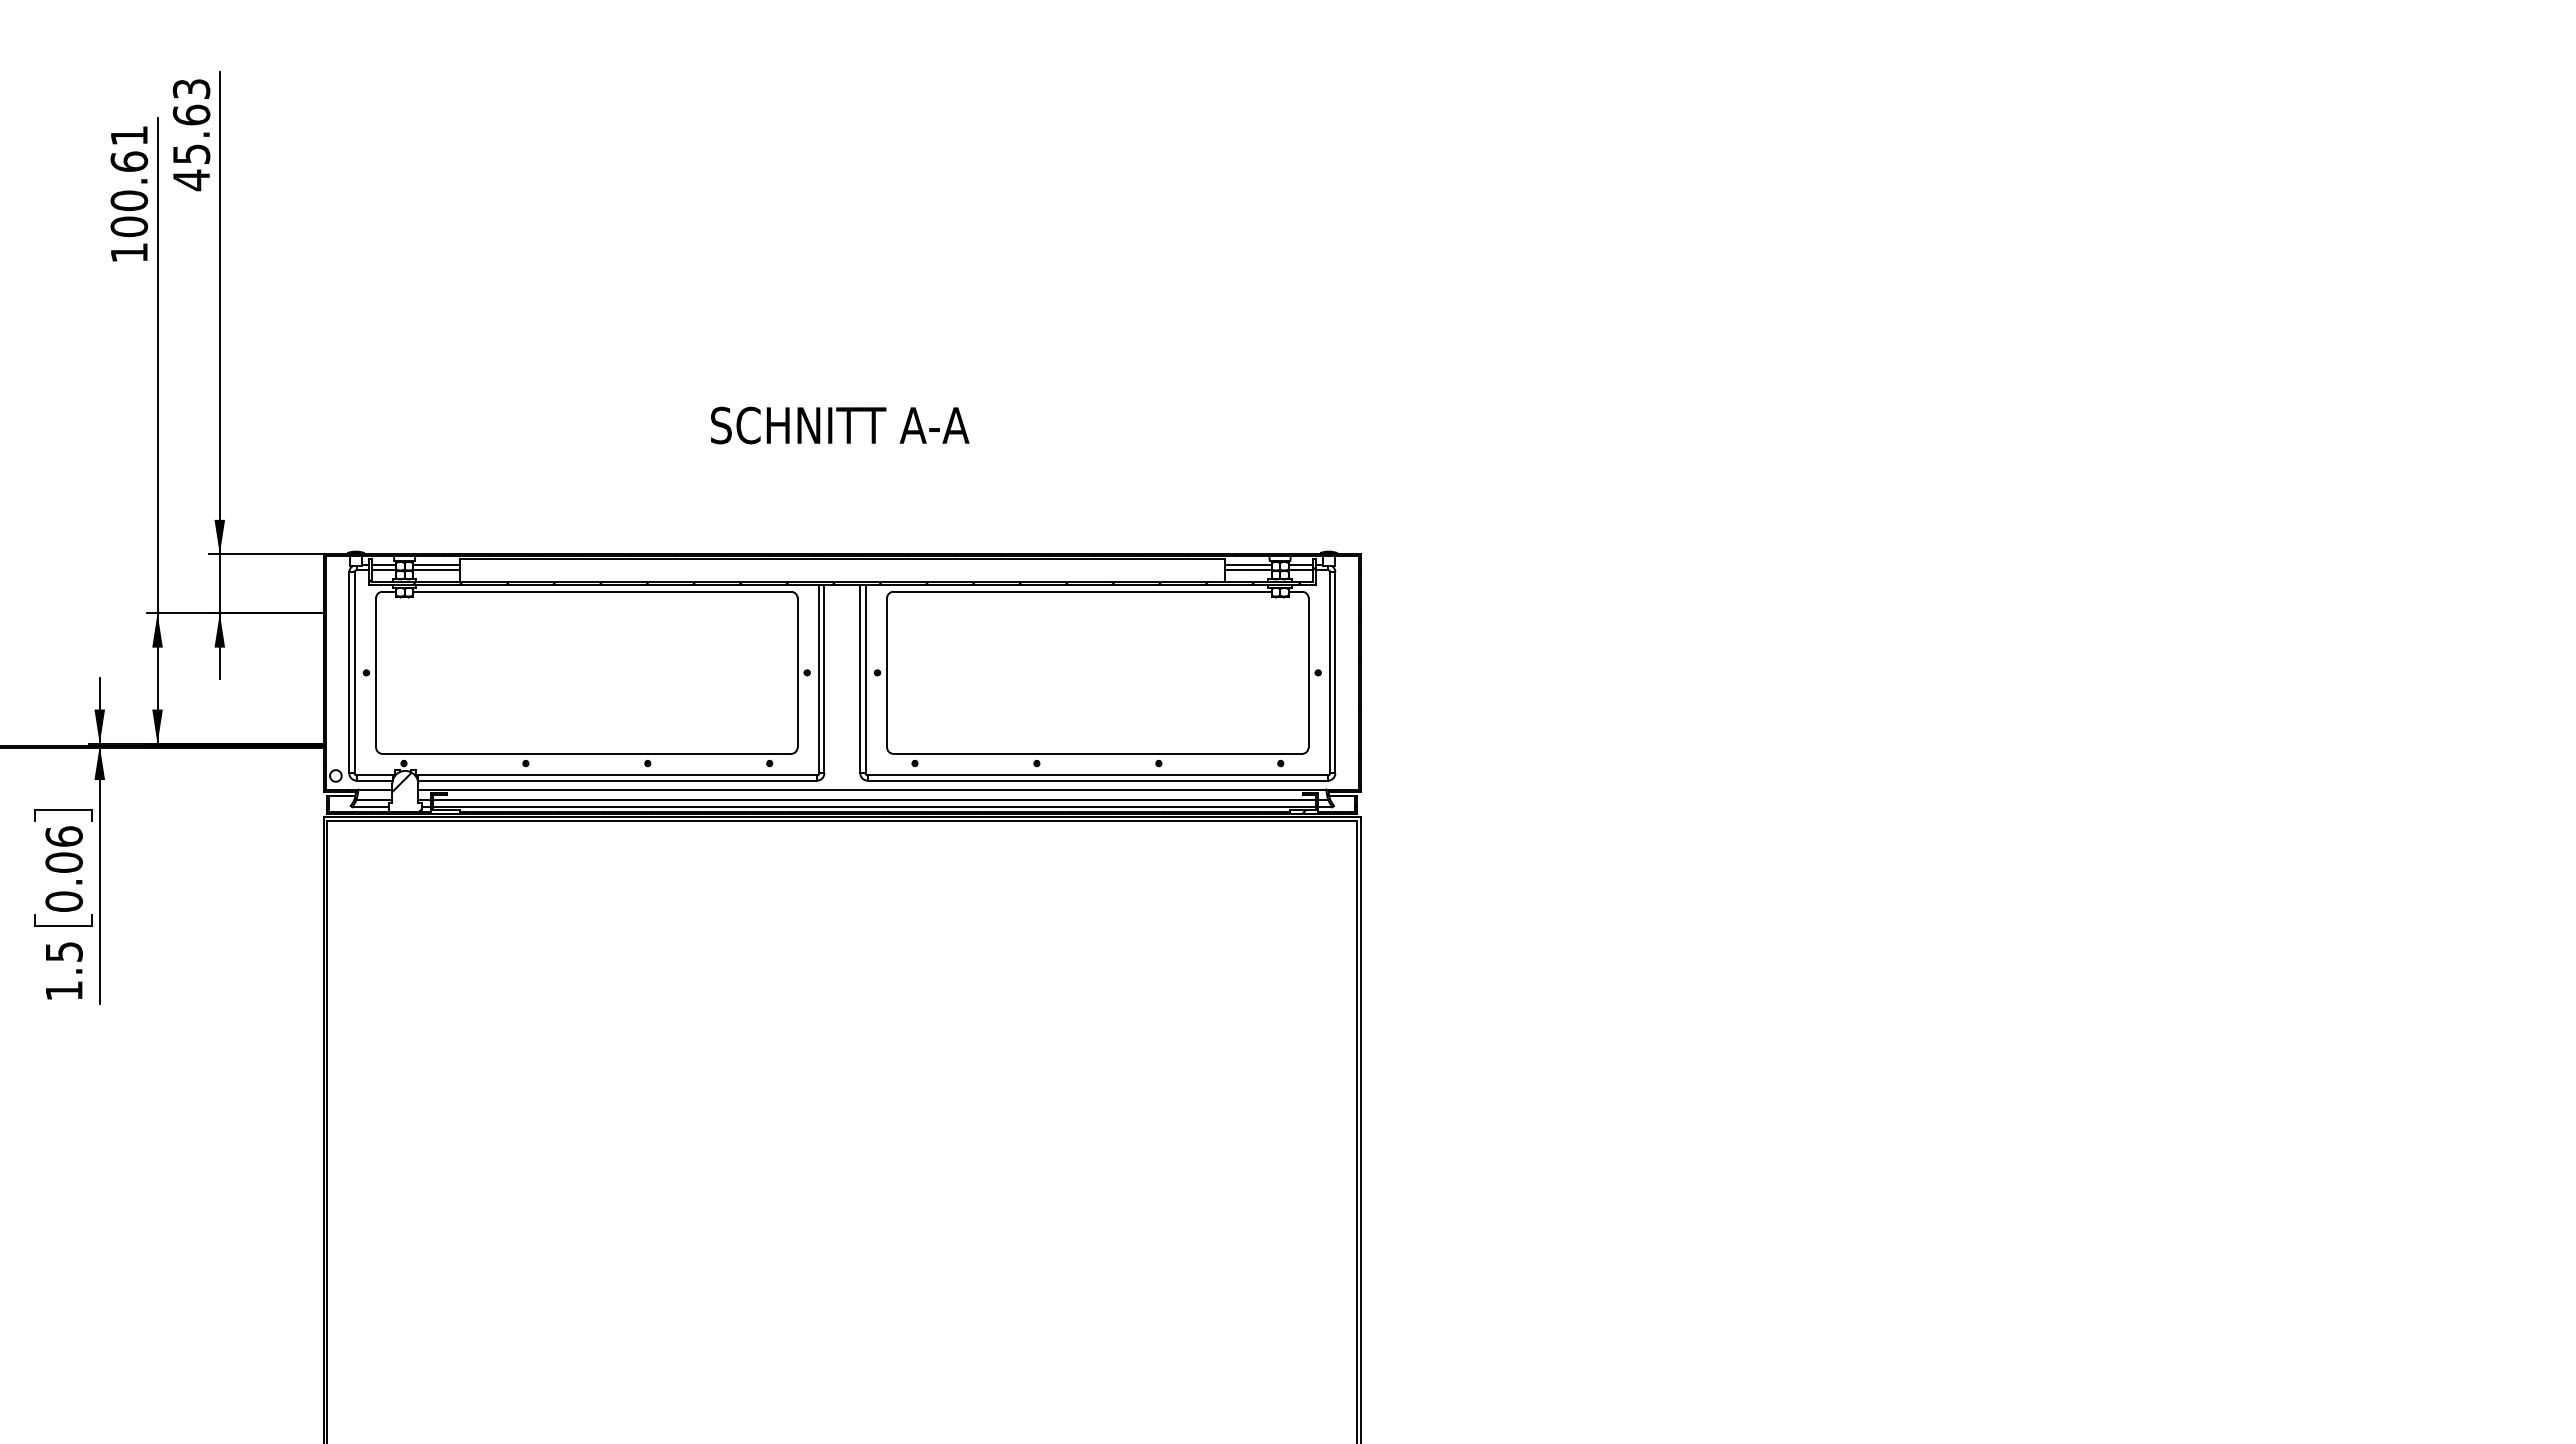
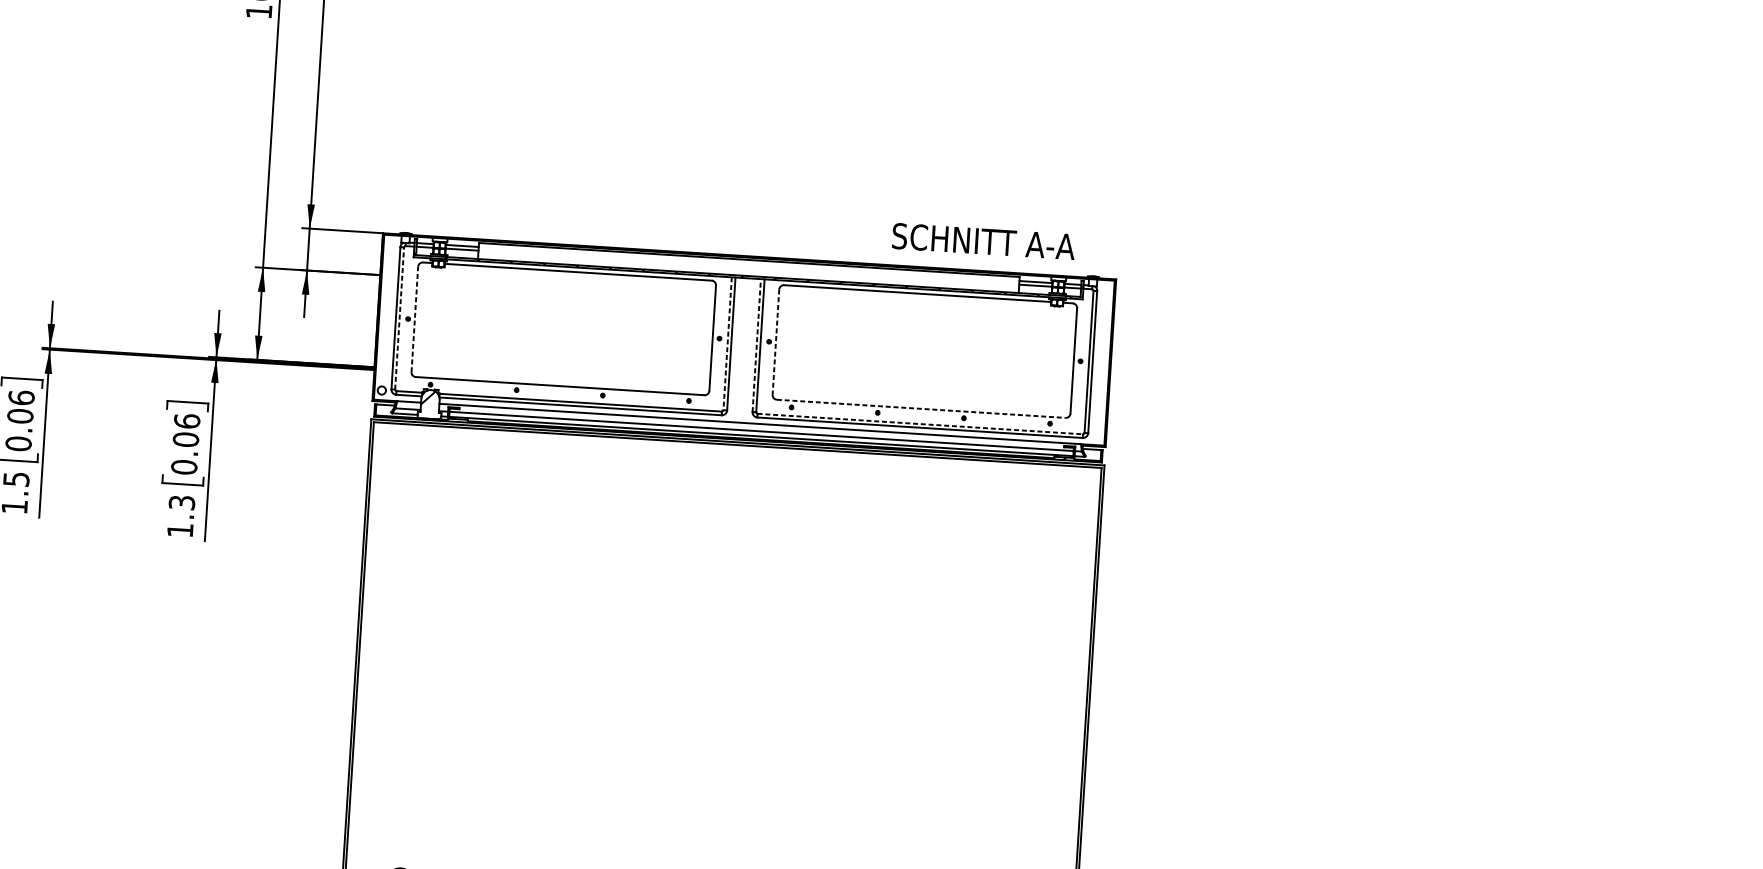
text: (840, 425) -> (984, 241), moved
line: (354, 672) -> (399, 318), solid -> dashed
line: (376, 672) -> (415, 319), solid -> dashed
line: (887, 672) -> (776, 341), solid -> dashed
line: (860, 678) -> (756, 345), solid -> dashed
line: (819, 679) -> (727, 343), solid -> dashed
line: (1098, 753) -> (921, 408), solid -> dashed
line: (1098, 775) -> (920, 424), solid -> dashed
text: (63, 951) -> (181, 502), 1.5 -> 1.3

